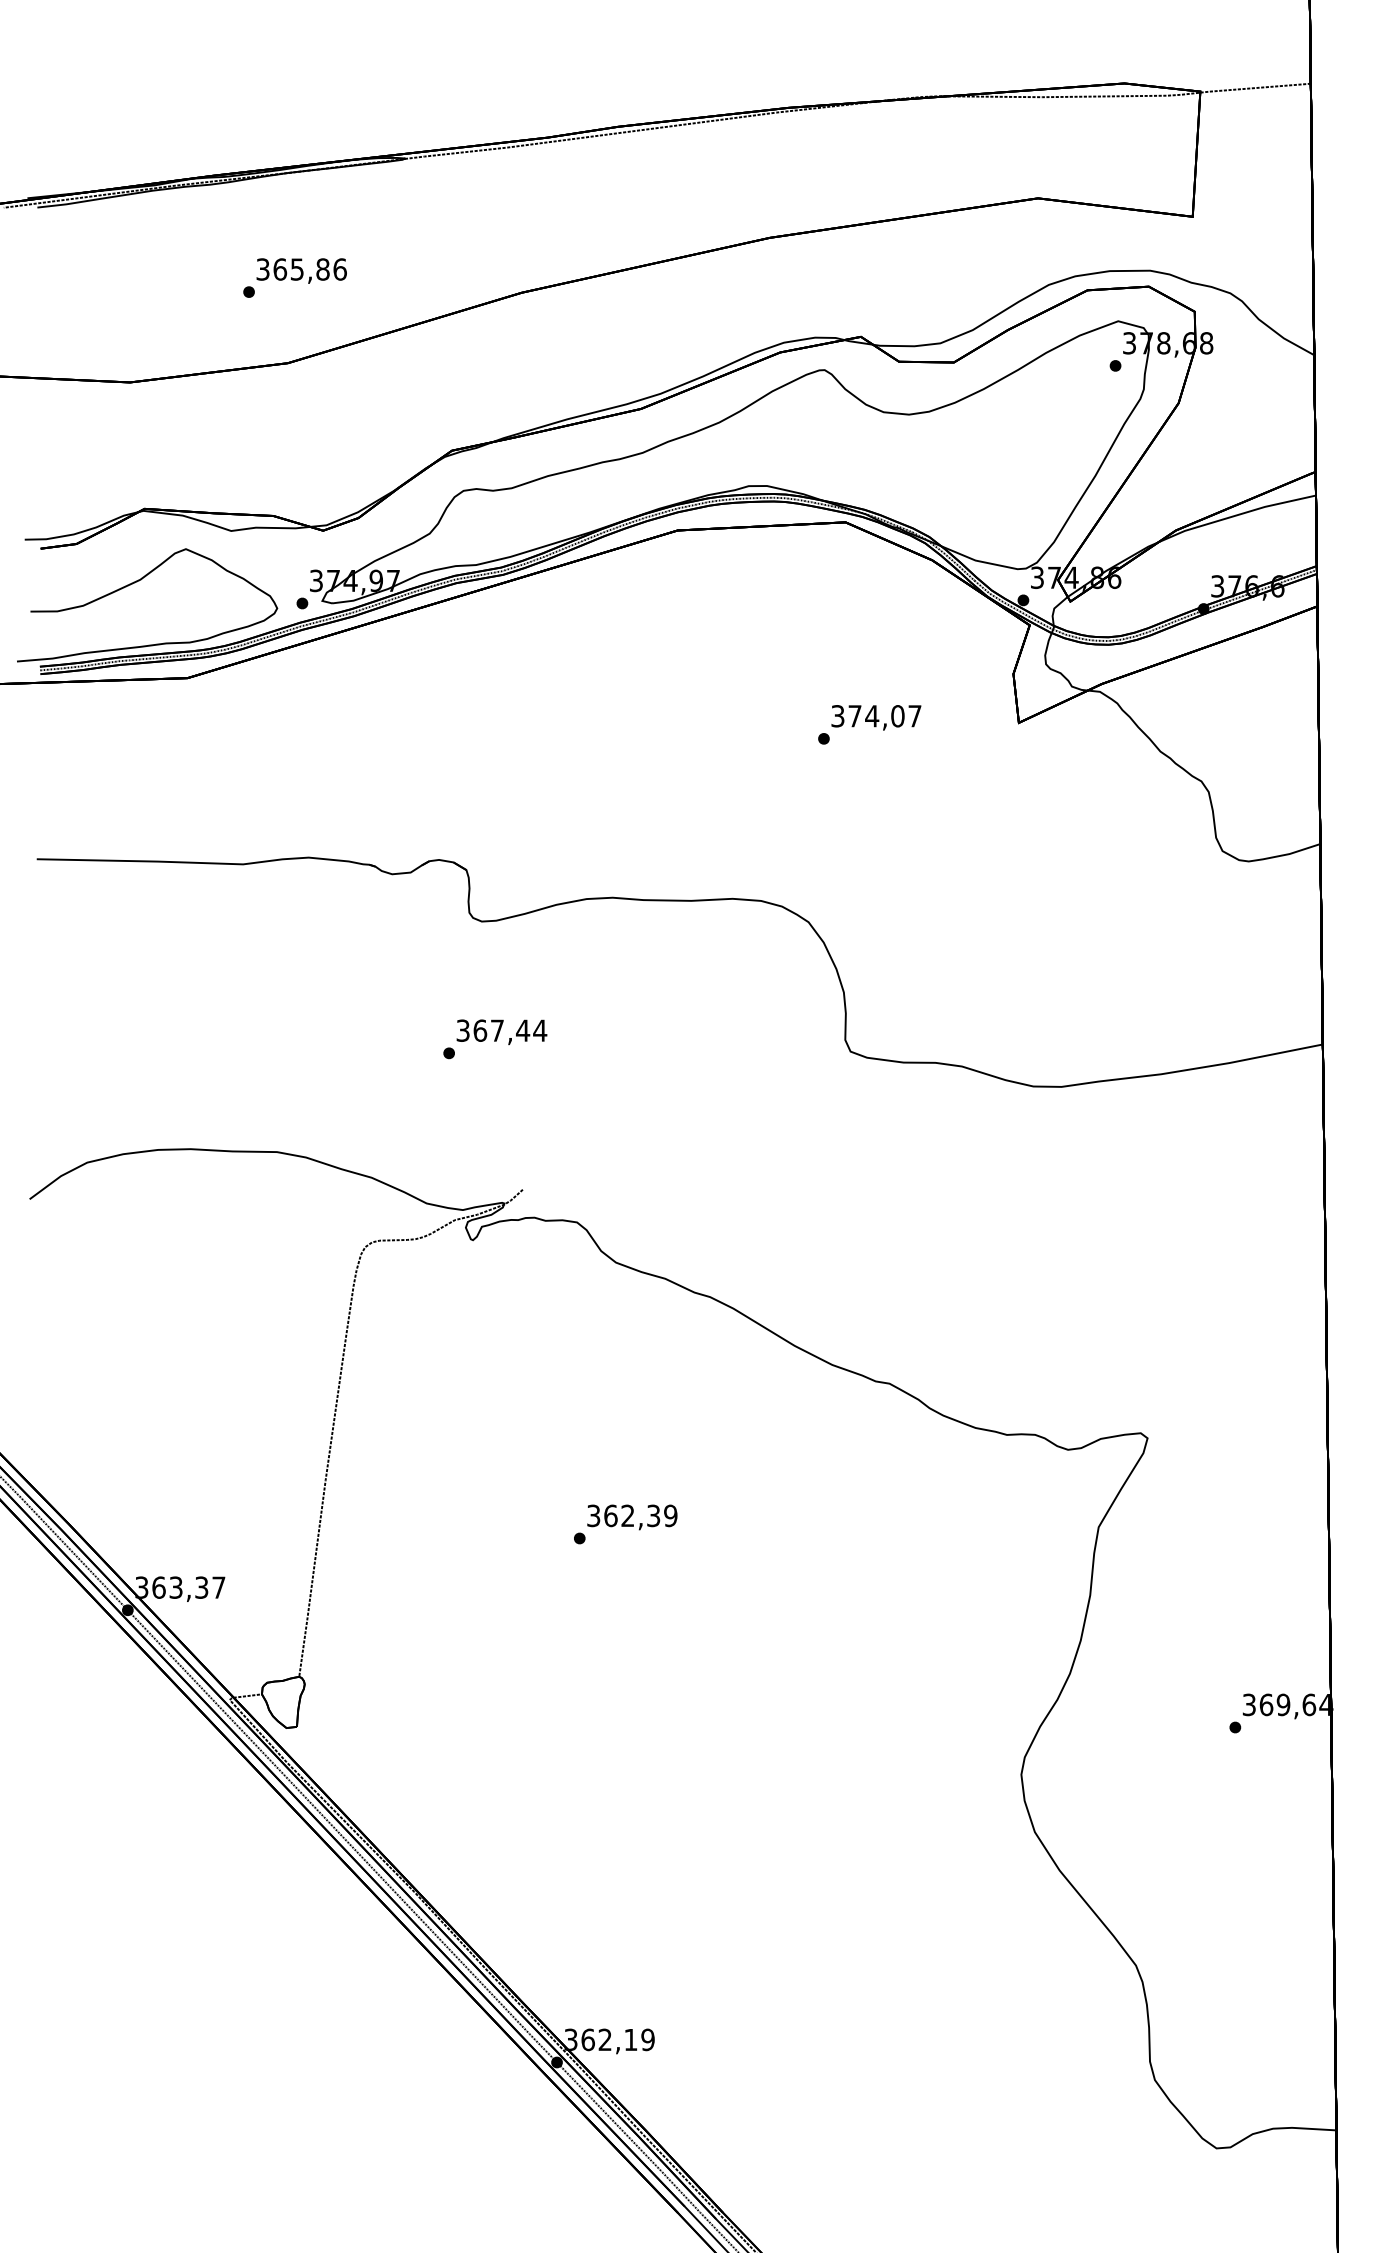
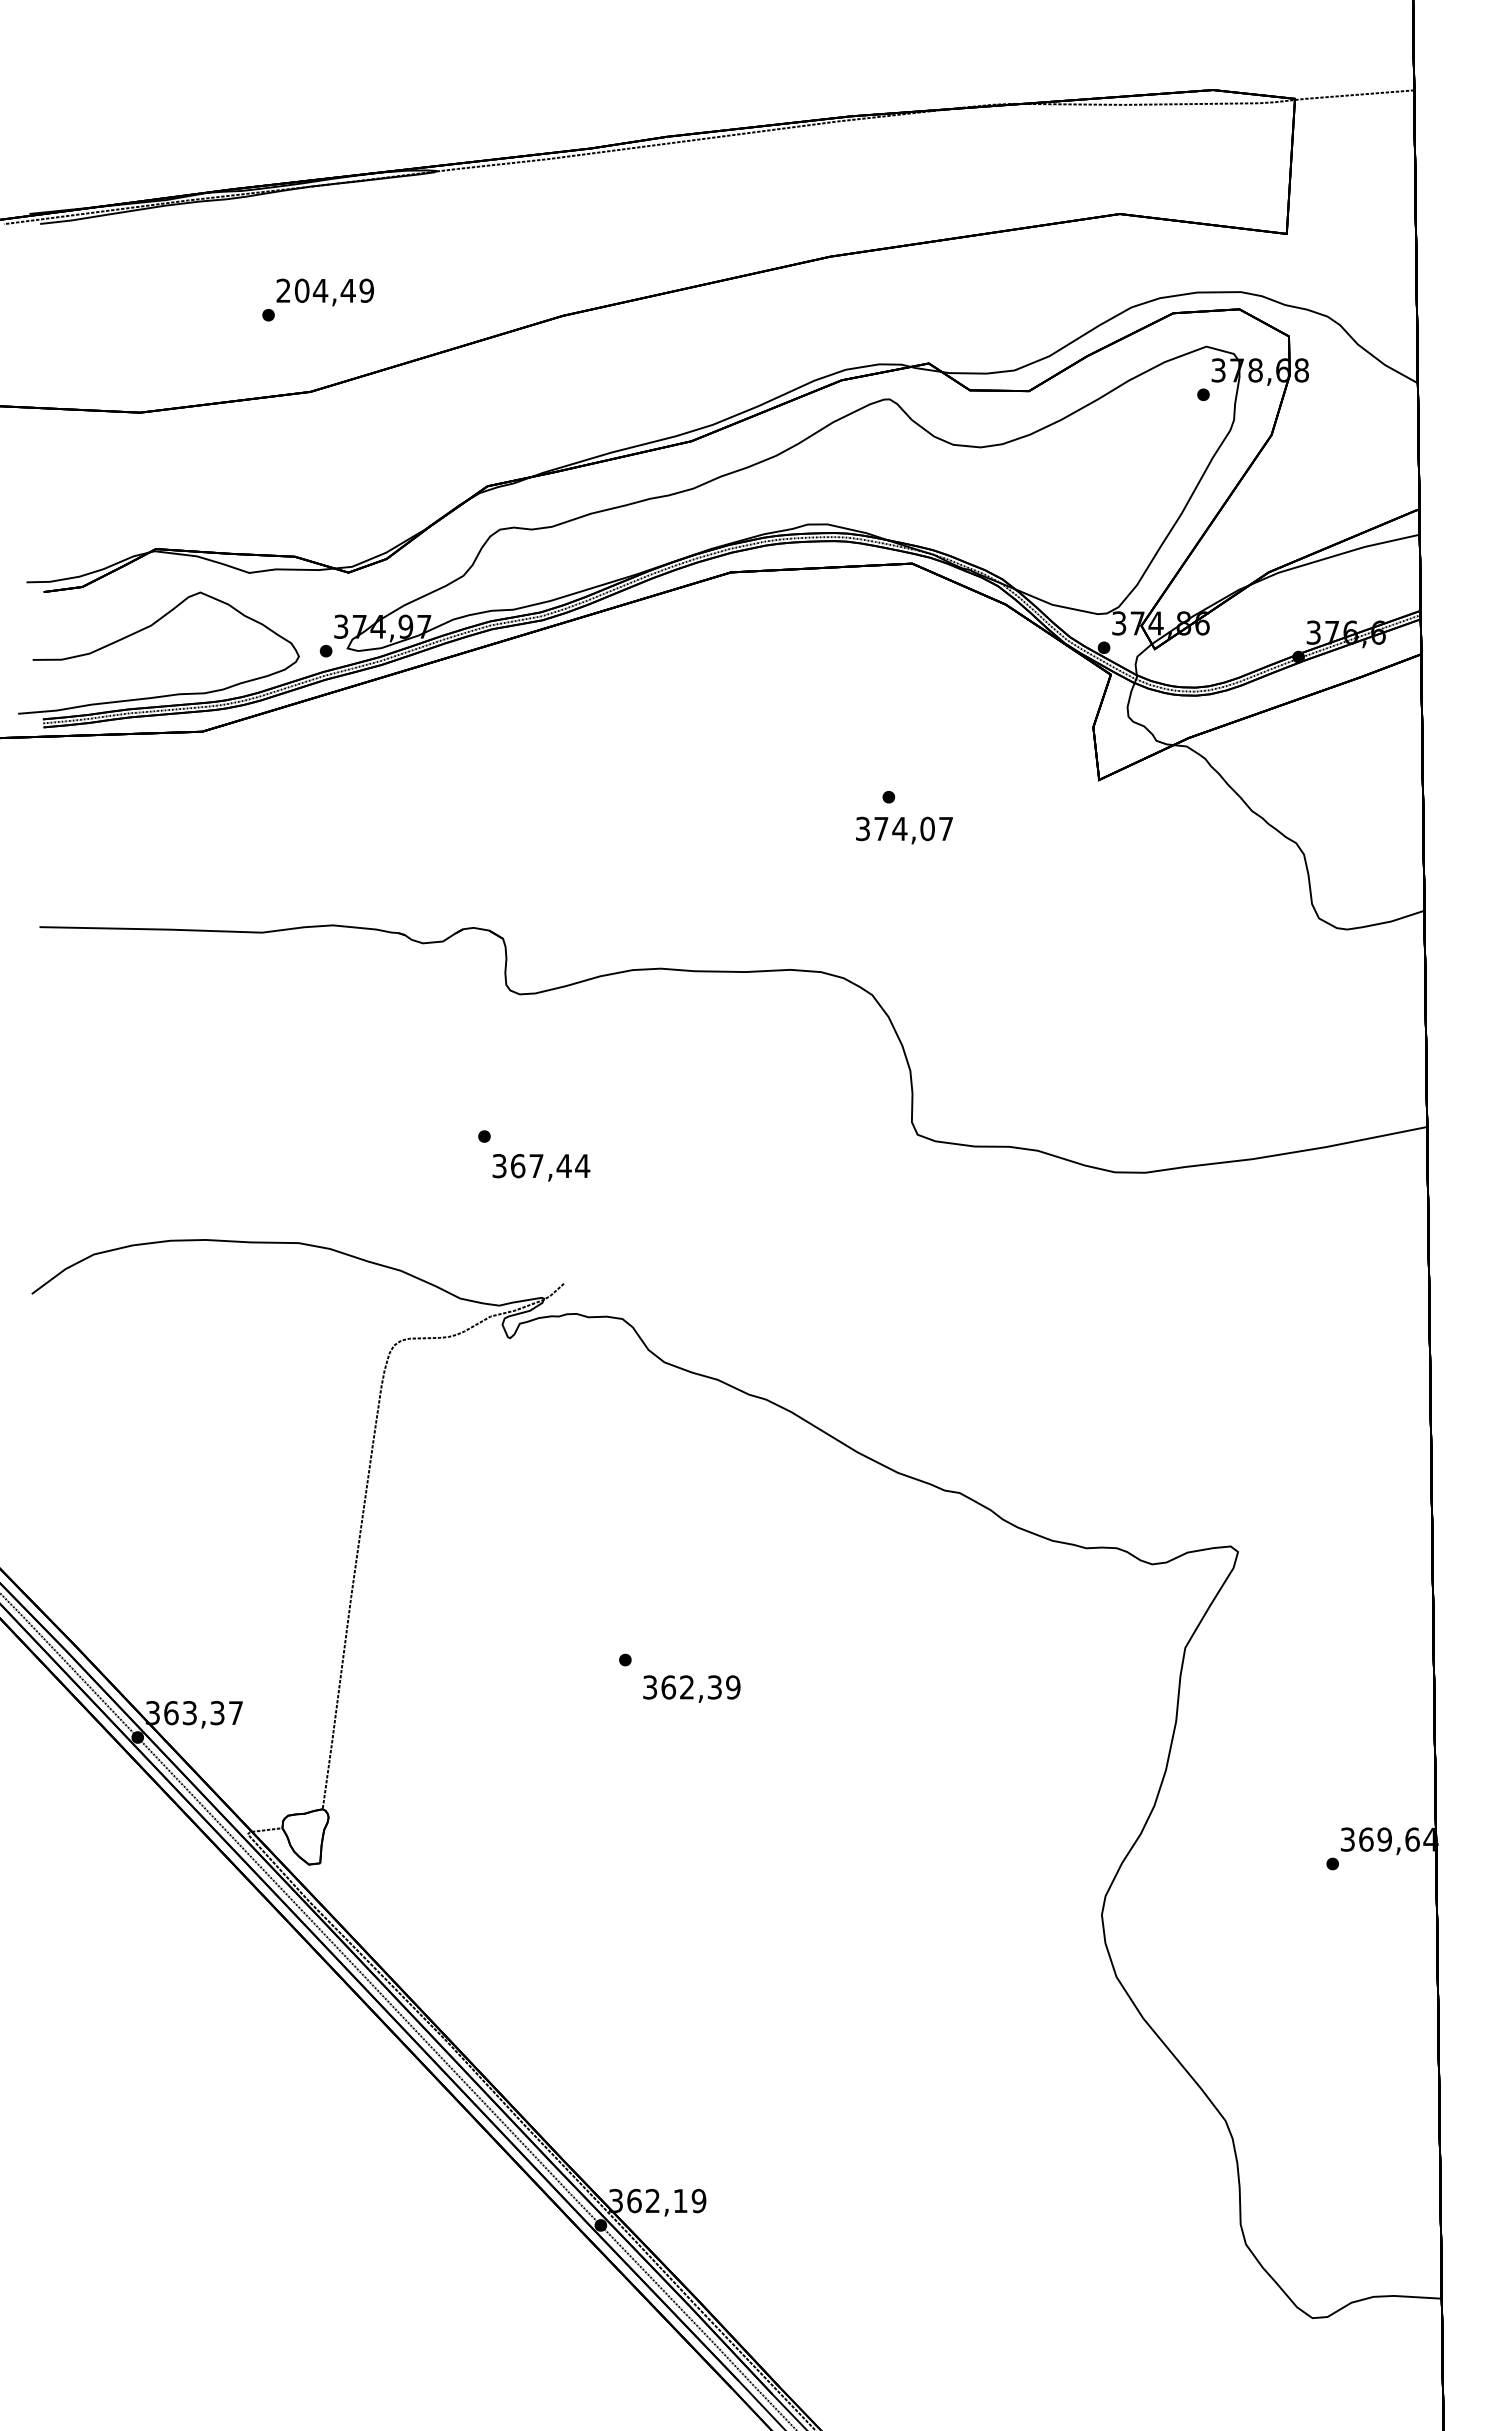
text: (301, 269) -> (325, 290), 365,86 -> 204,49
text: (876, 717) -> (904, 830), moved
text: (501, 1031) -> (540, 1166), moved
text: (632, 1517) -> (691, 1689), moved

